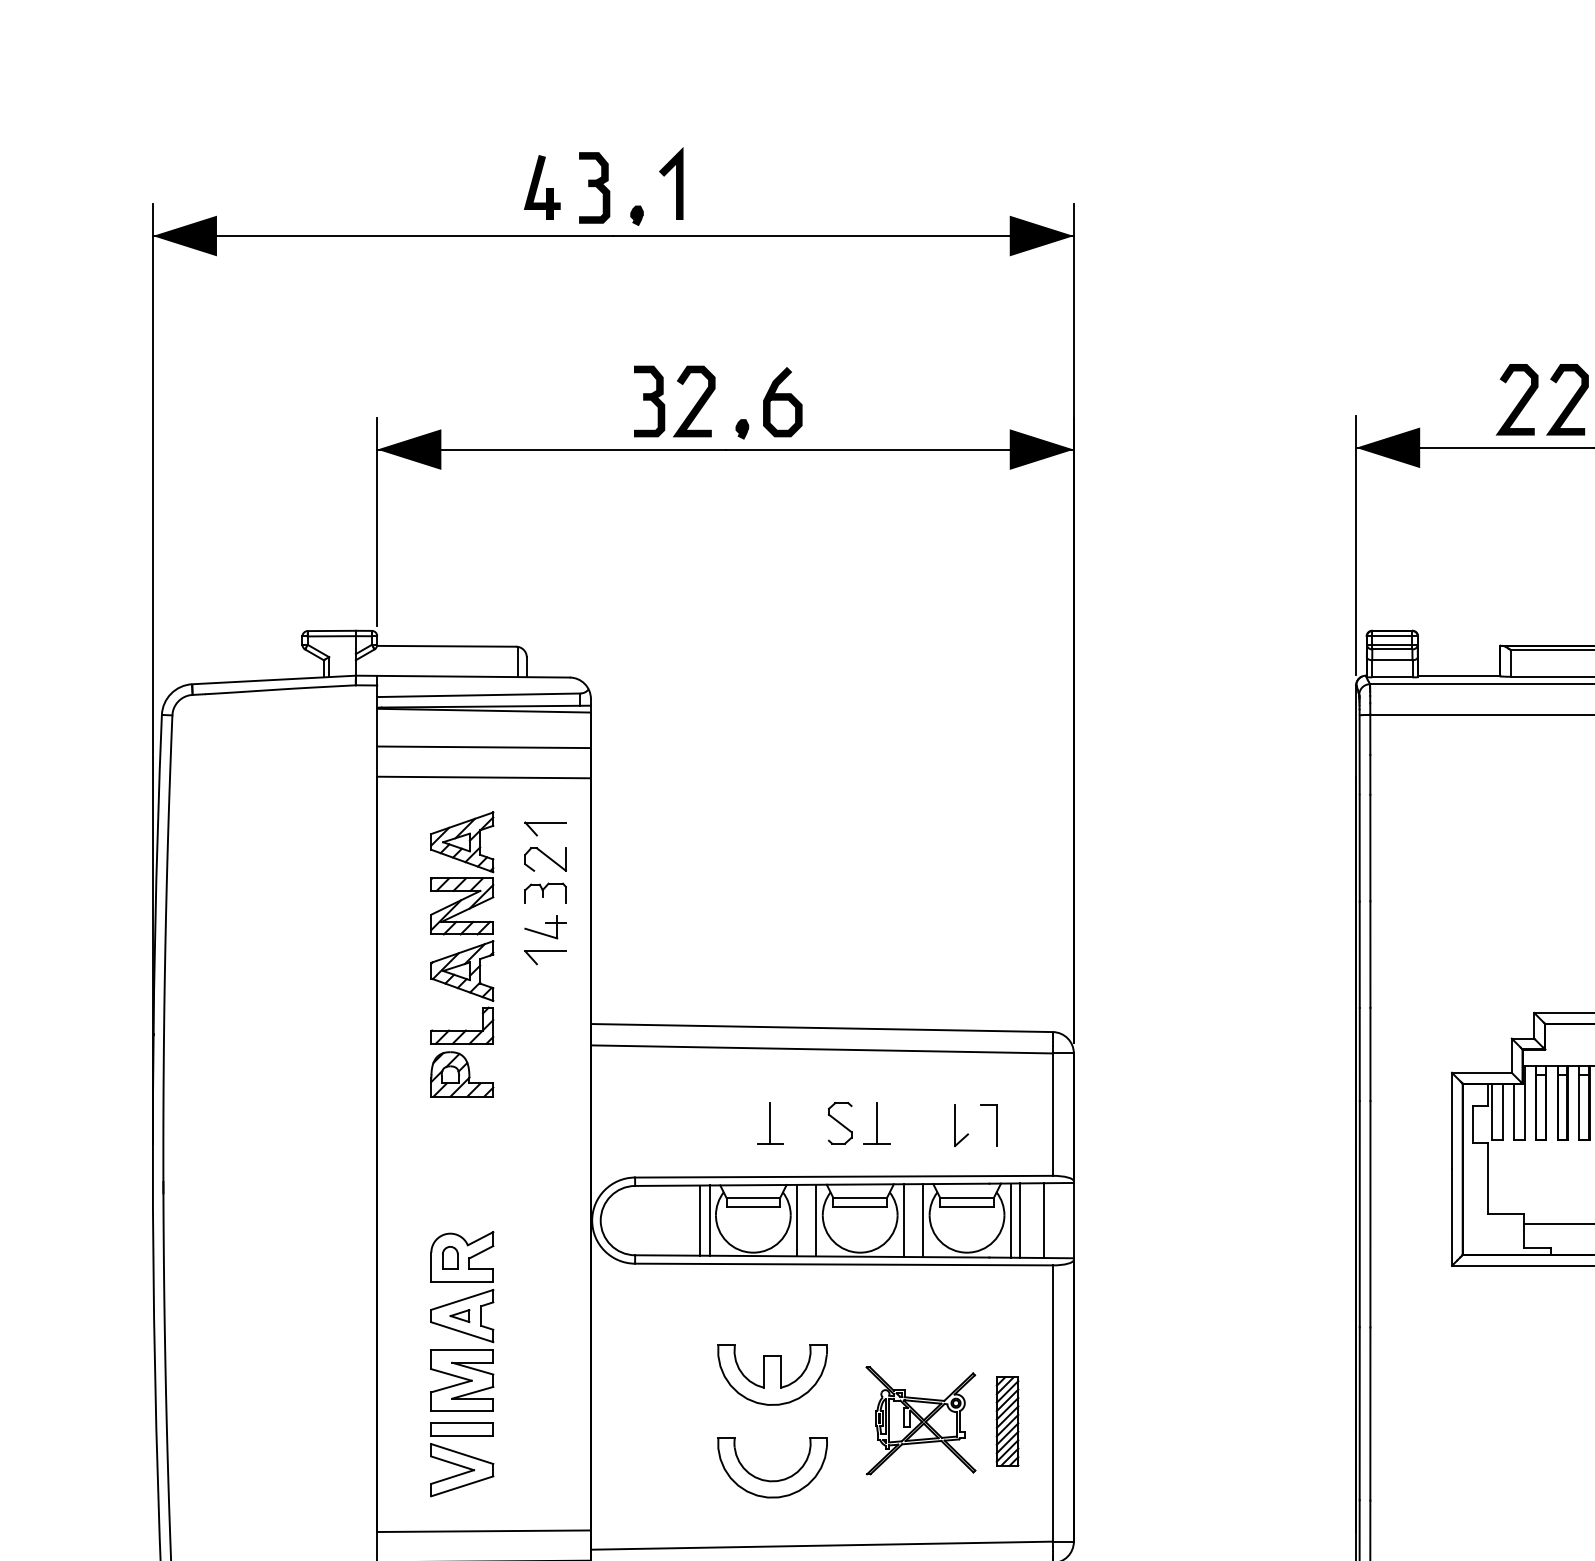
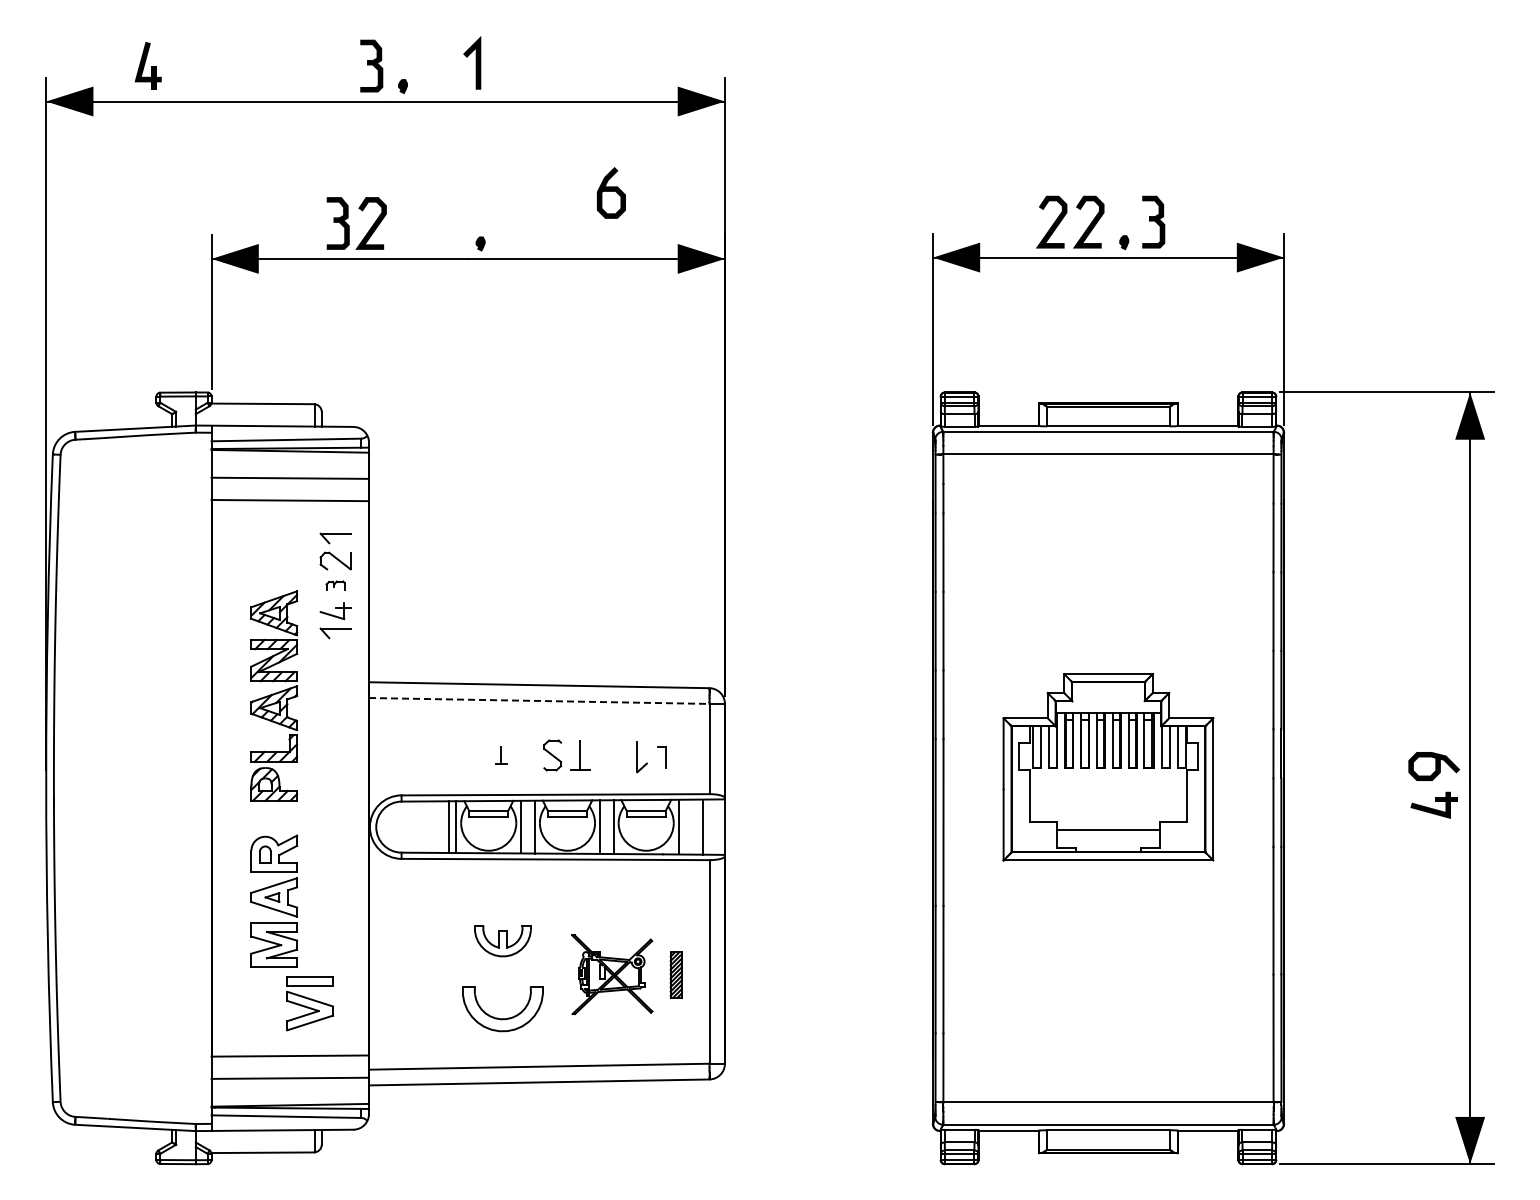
line: (675, 183) -> (475, 62), moved
part: (541, 187) -> (147, 65), moved
curve: (782, 400) -> (611, 191), moved
part: (664, 404) -> (349, 225), moved
part: (545, 892) -> (335, 585), size x0.6
part: (462, 953) -> (274, 695), moved
line: (822, 1048) -> (539, 700), solid -> dashed
part: (770, 1123) -> (501, 755), size x0.6
part: (987, 1124) -> (661, 756), size x0.7
line: (1020, 1219) -> (685, 826), removed
part: (772, 1374) -> (502, 940), size x0.7
part: (1008, 1420) -> (676, 974), size x0.7
part: (461, 1459) -> (309, 1003), moved

